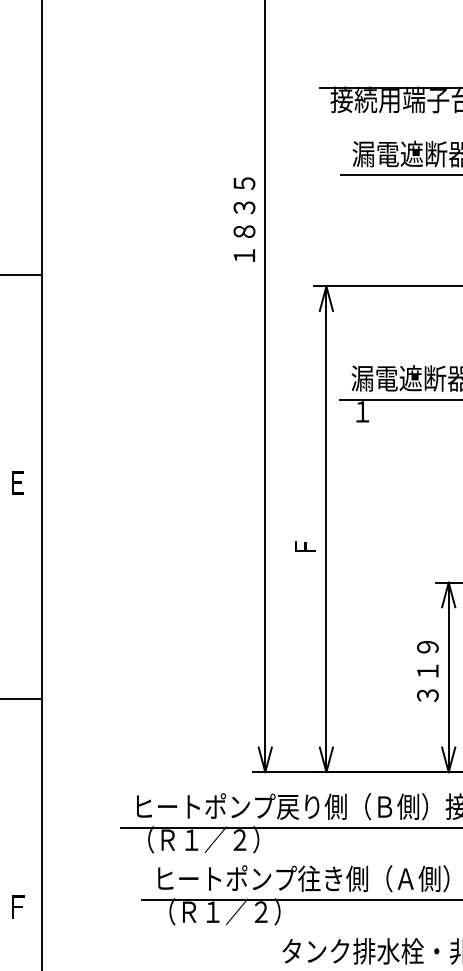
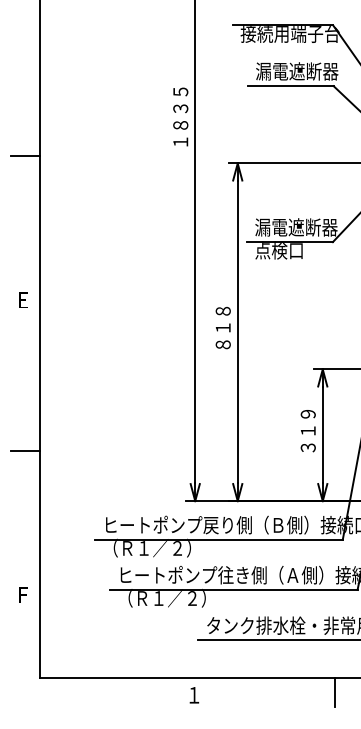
text: (385, 413) -> (278, 251), １ -> 点検口
text: (304, 522) -> (222, 327), Ｆ -> ８１８

